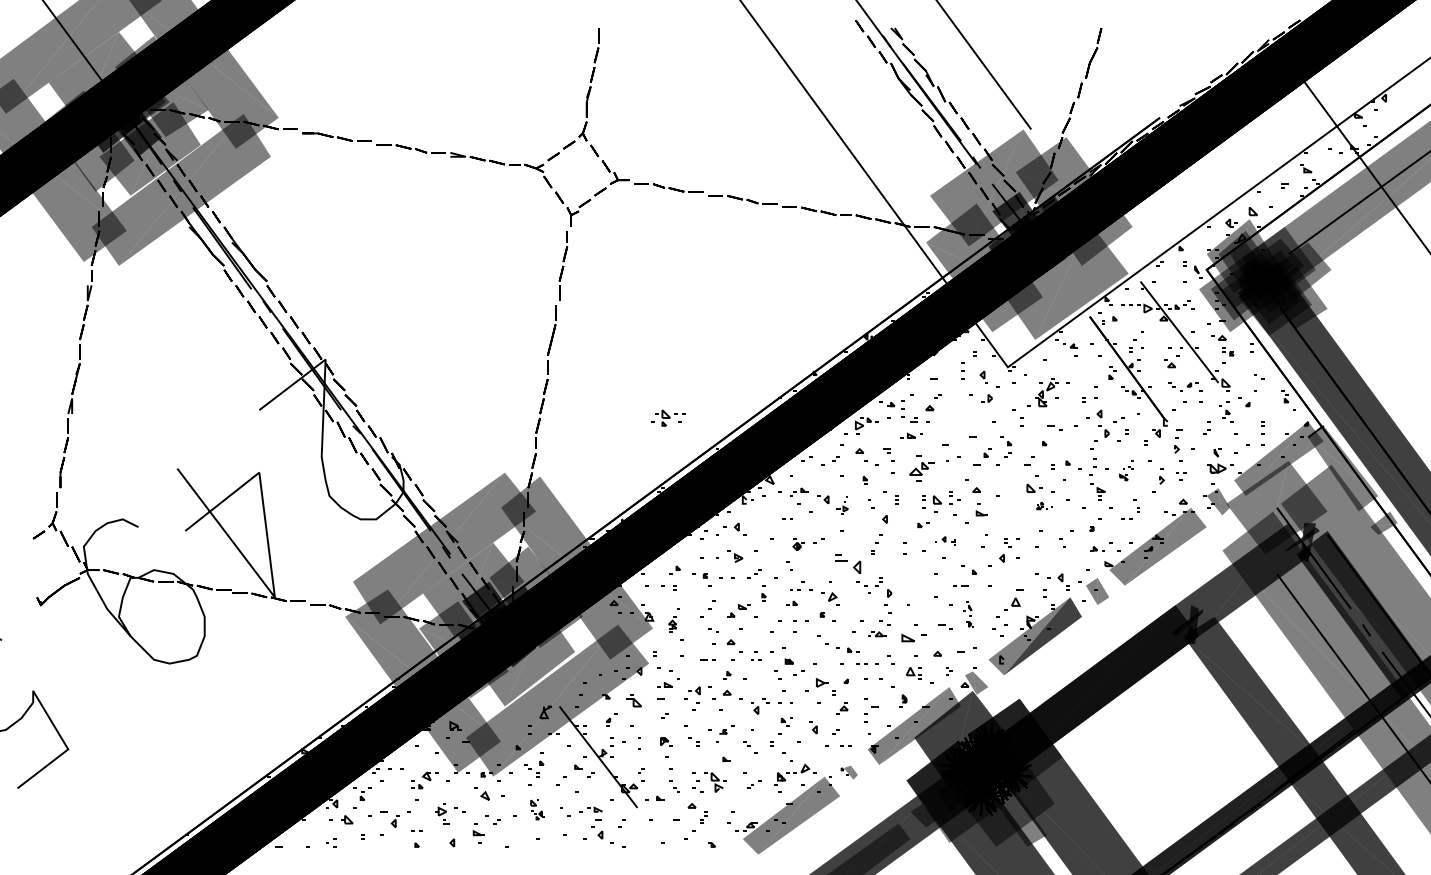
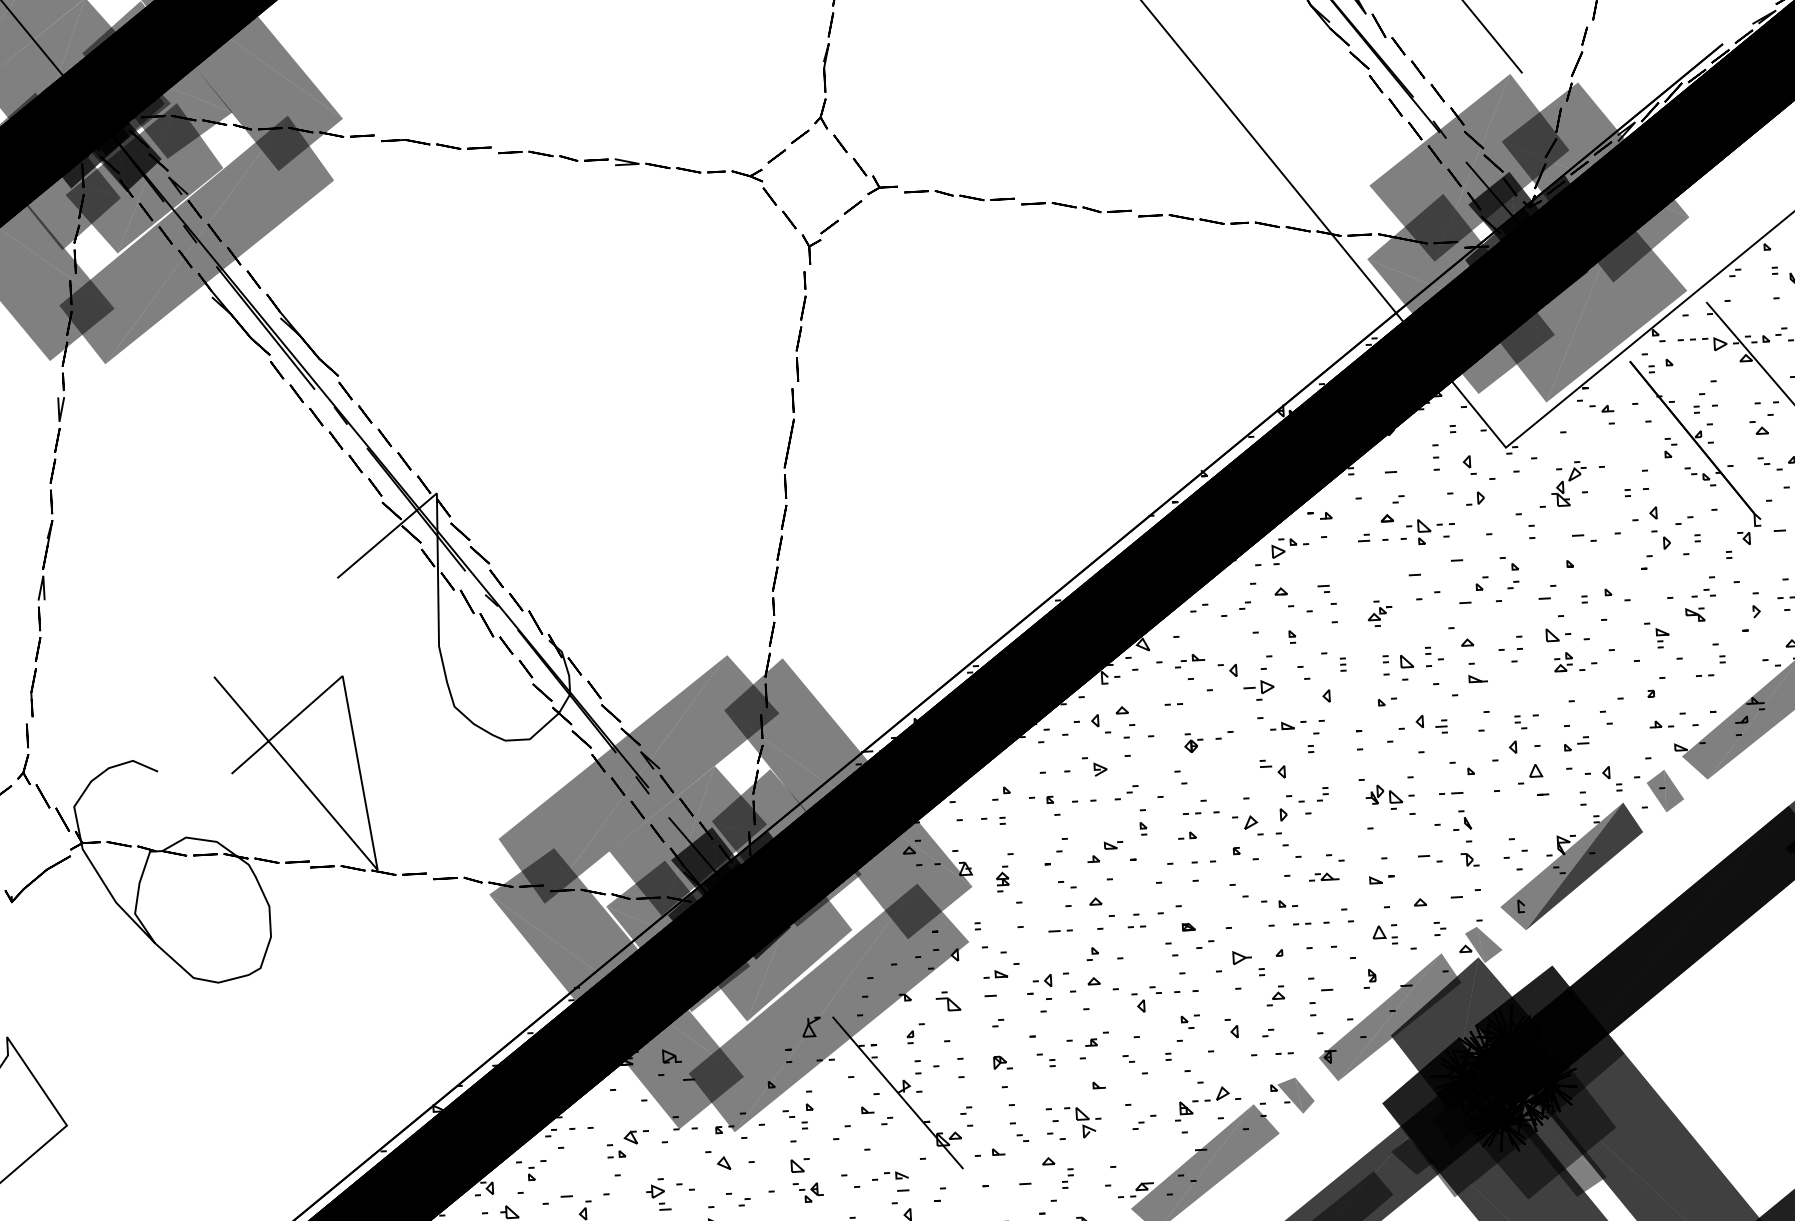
part: (902, 408) -> (1344, 521), removed
part: (668, 417) -> (1428, 530), moved
part: (911, 435) -> (1287, 725), moved
part: (1176, 445) -> (1776, 555), removed
part: (1092, 466) -> (1516, 648), moved
part: (921, 468) -> (1379, 613), size x0.62
part: (1126, 470) -> (1700, 599), size x1.43
part: (842, 505) -> (1258, 678), size x1.67
part: (1044, 505) -> (1574, 660), size x1.67
part: (755, 528) -> (1124, 721), added
part: (945, 540) -> (1422, 724), size x1.43
part: (1042, 558) -> (1576, 744), added
part: (848, 563) -> (1272, 768), size x0.62
part: (920, 583) -> (1387, 793), added
part: (888, 601) -> (1282, 827), moved
part: (1012, 603) -> (1530, 773), moved
part: (968, 614) -> (1465, 838), size x1.43
part: (913, 638) -> (1381, 880), size x0.62
part: (849, 772) -> (1292, 1095), size x1.67
part: (537, 809) -> (806, 1179), size x1.43

